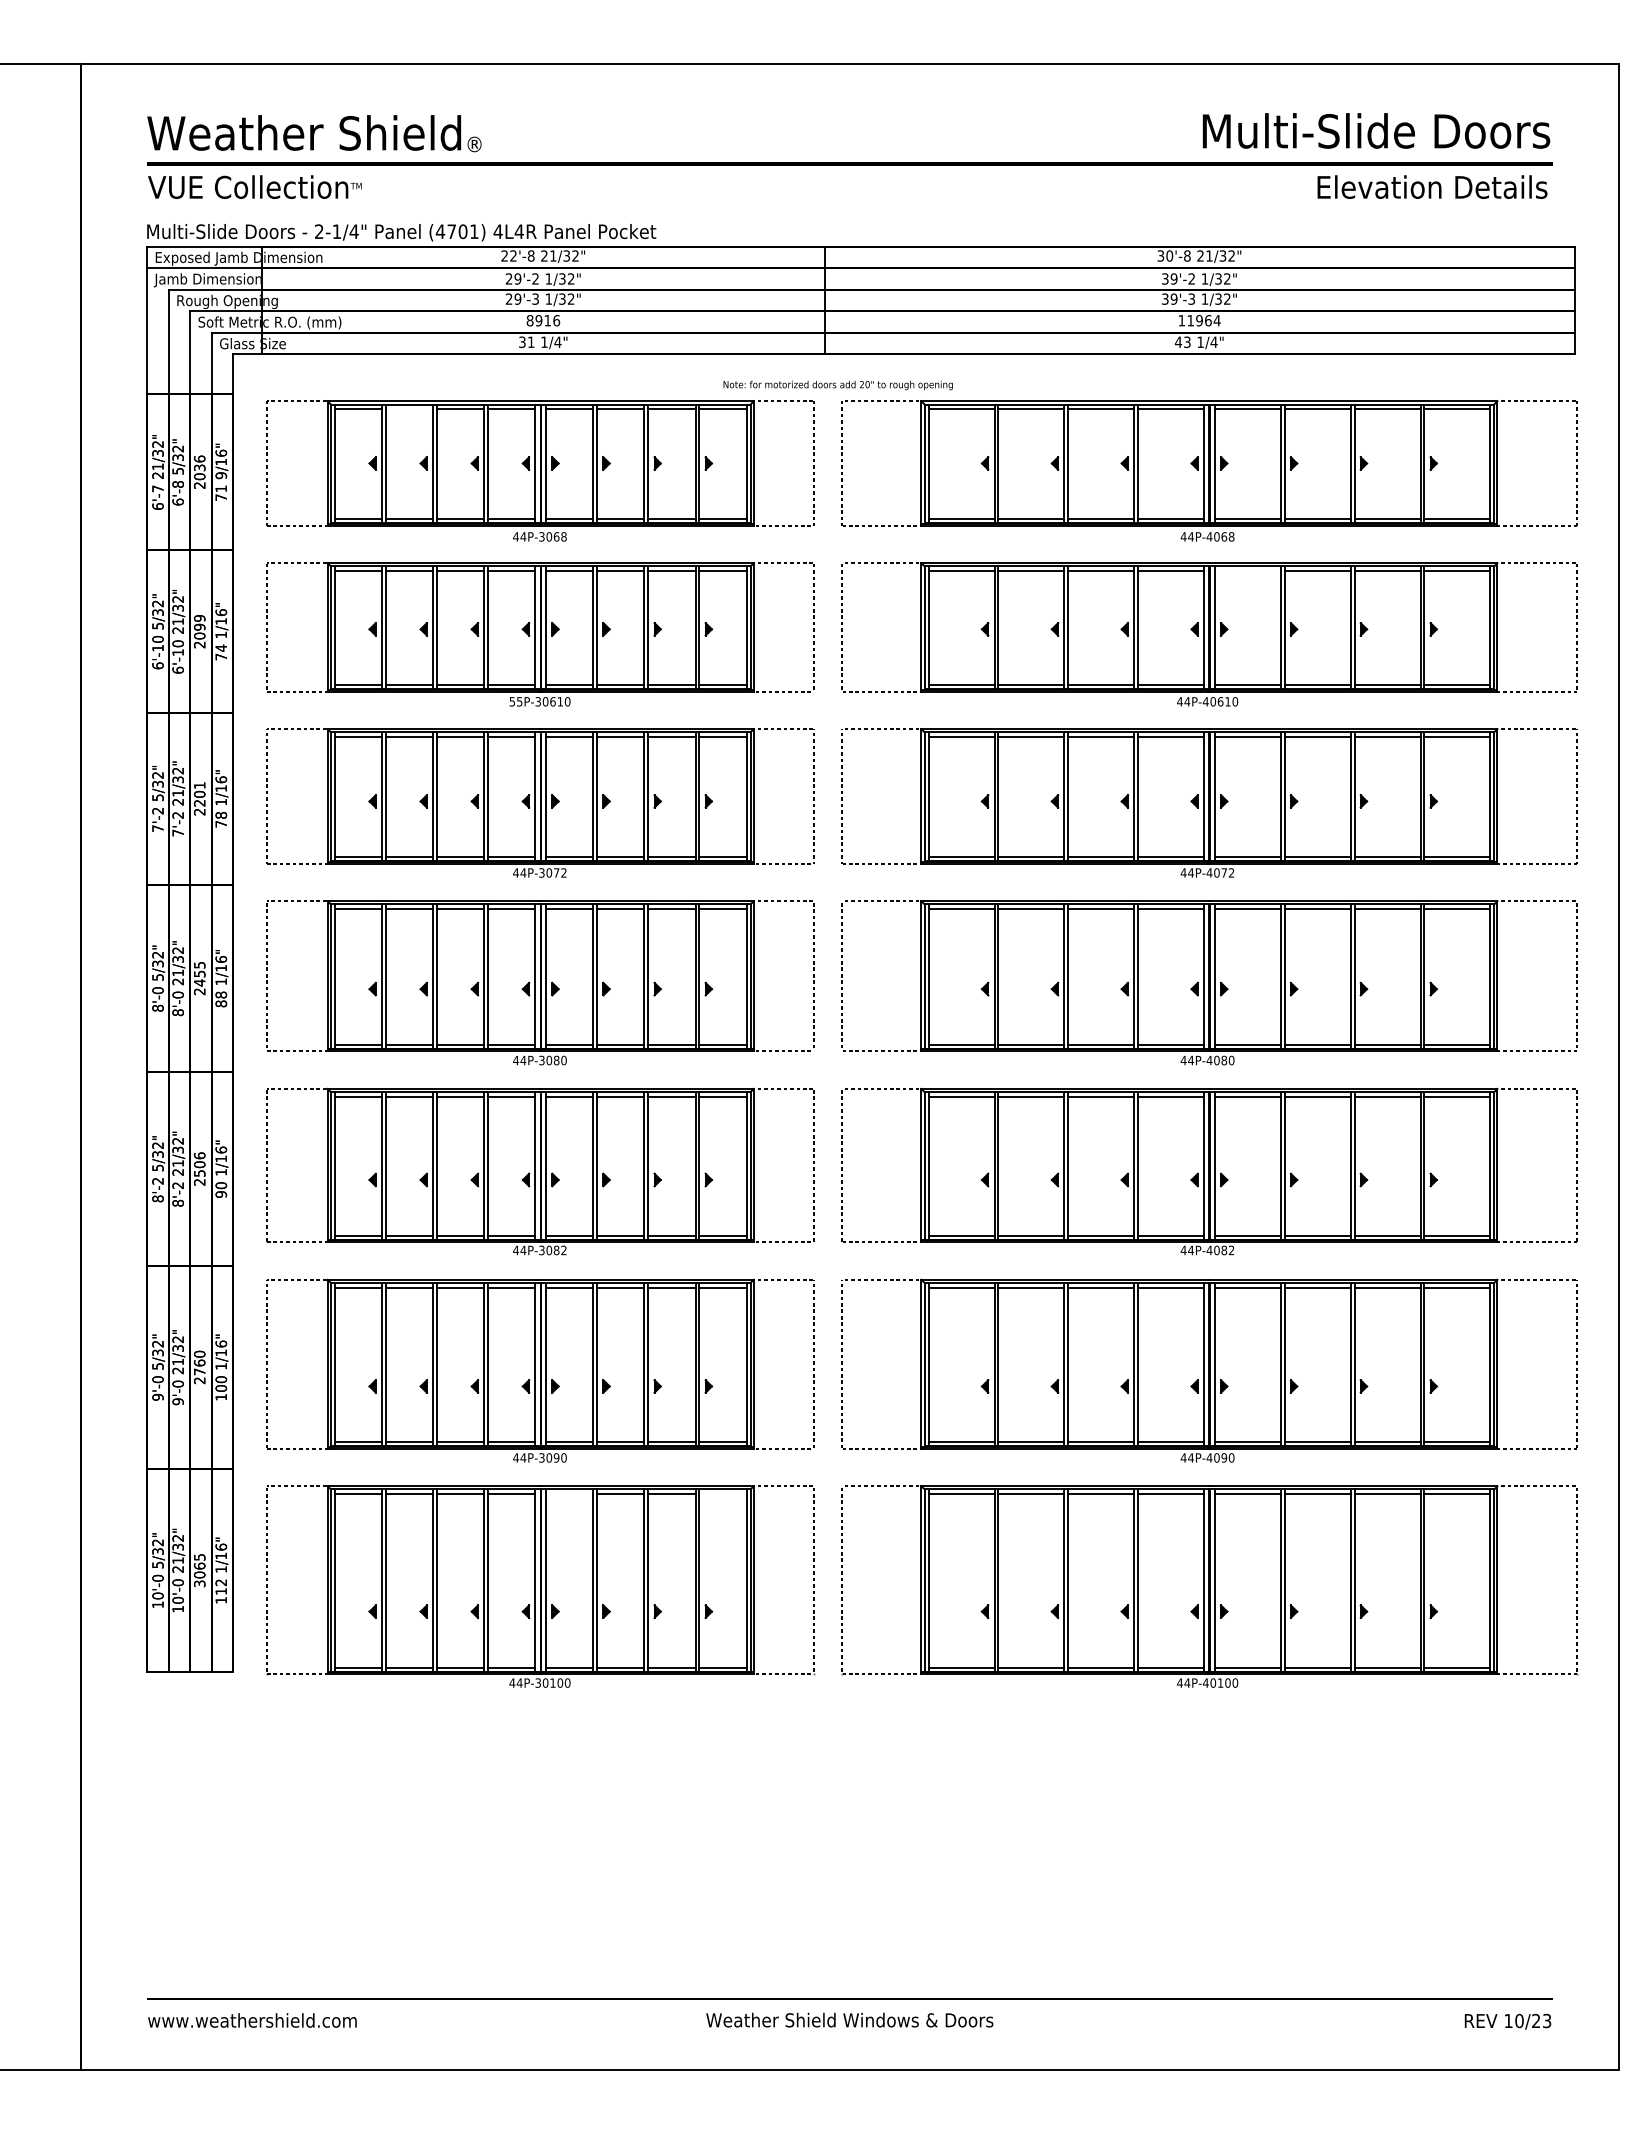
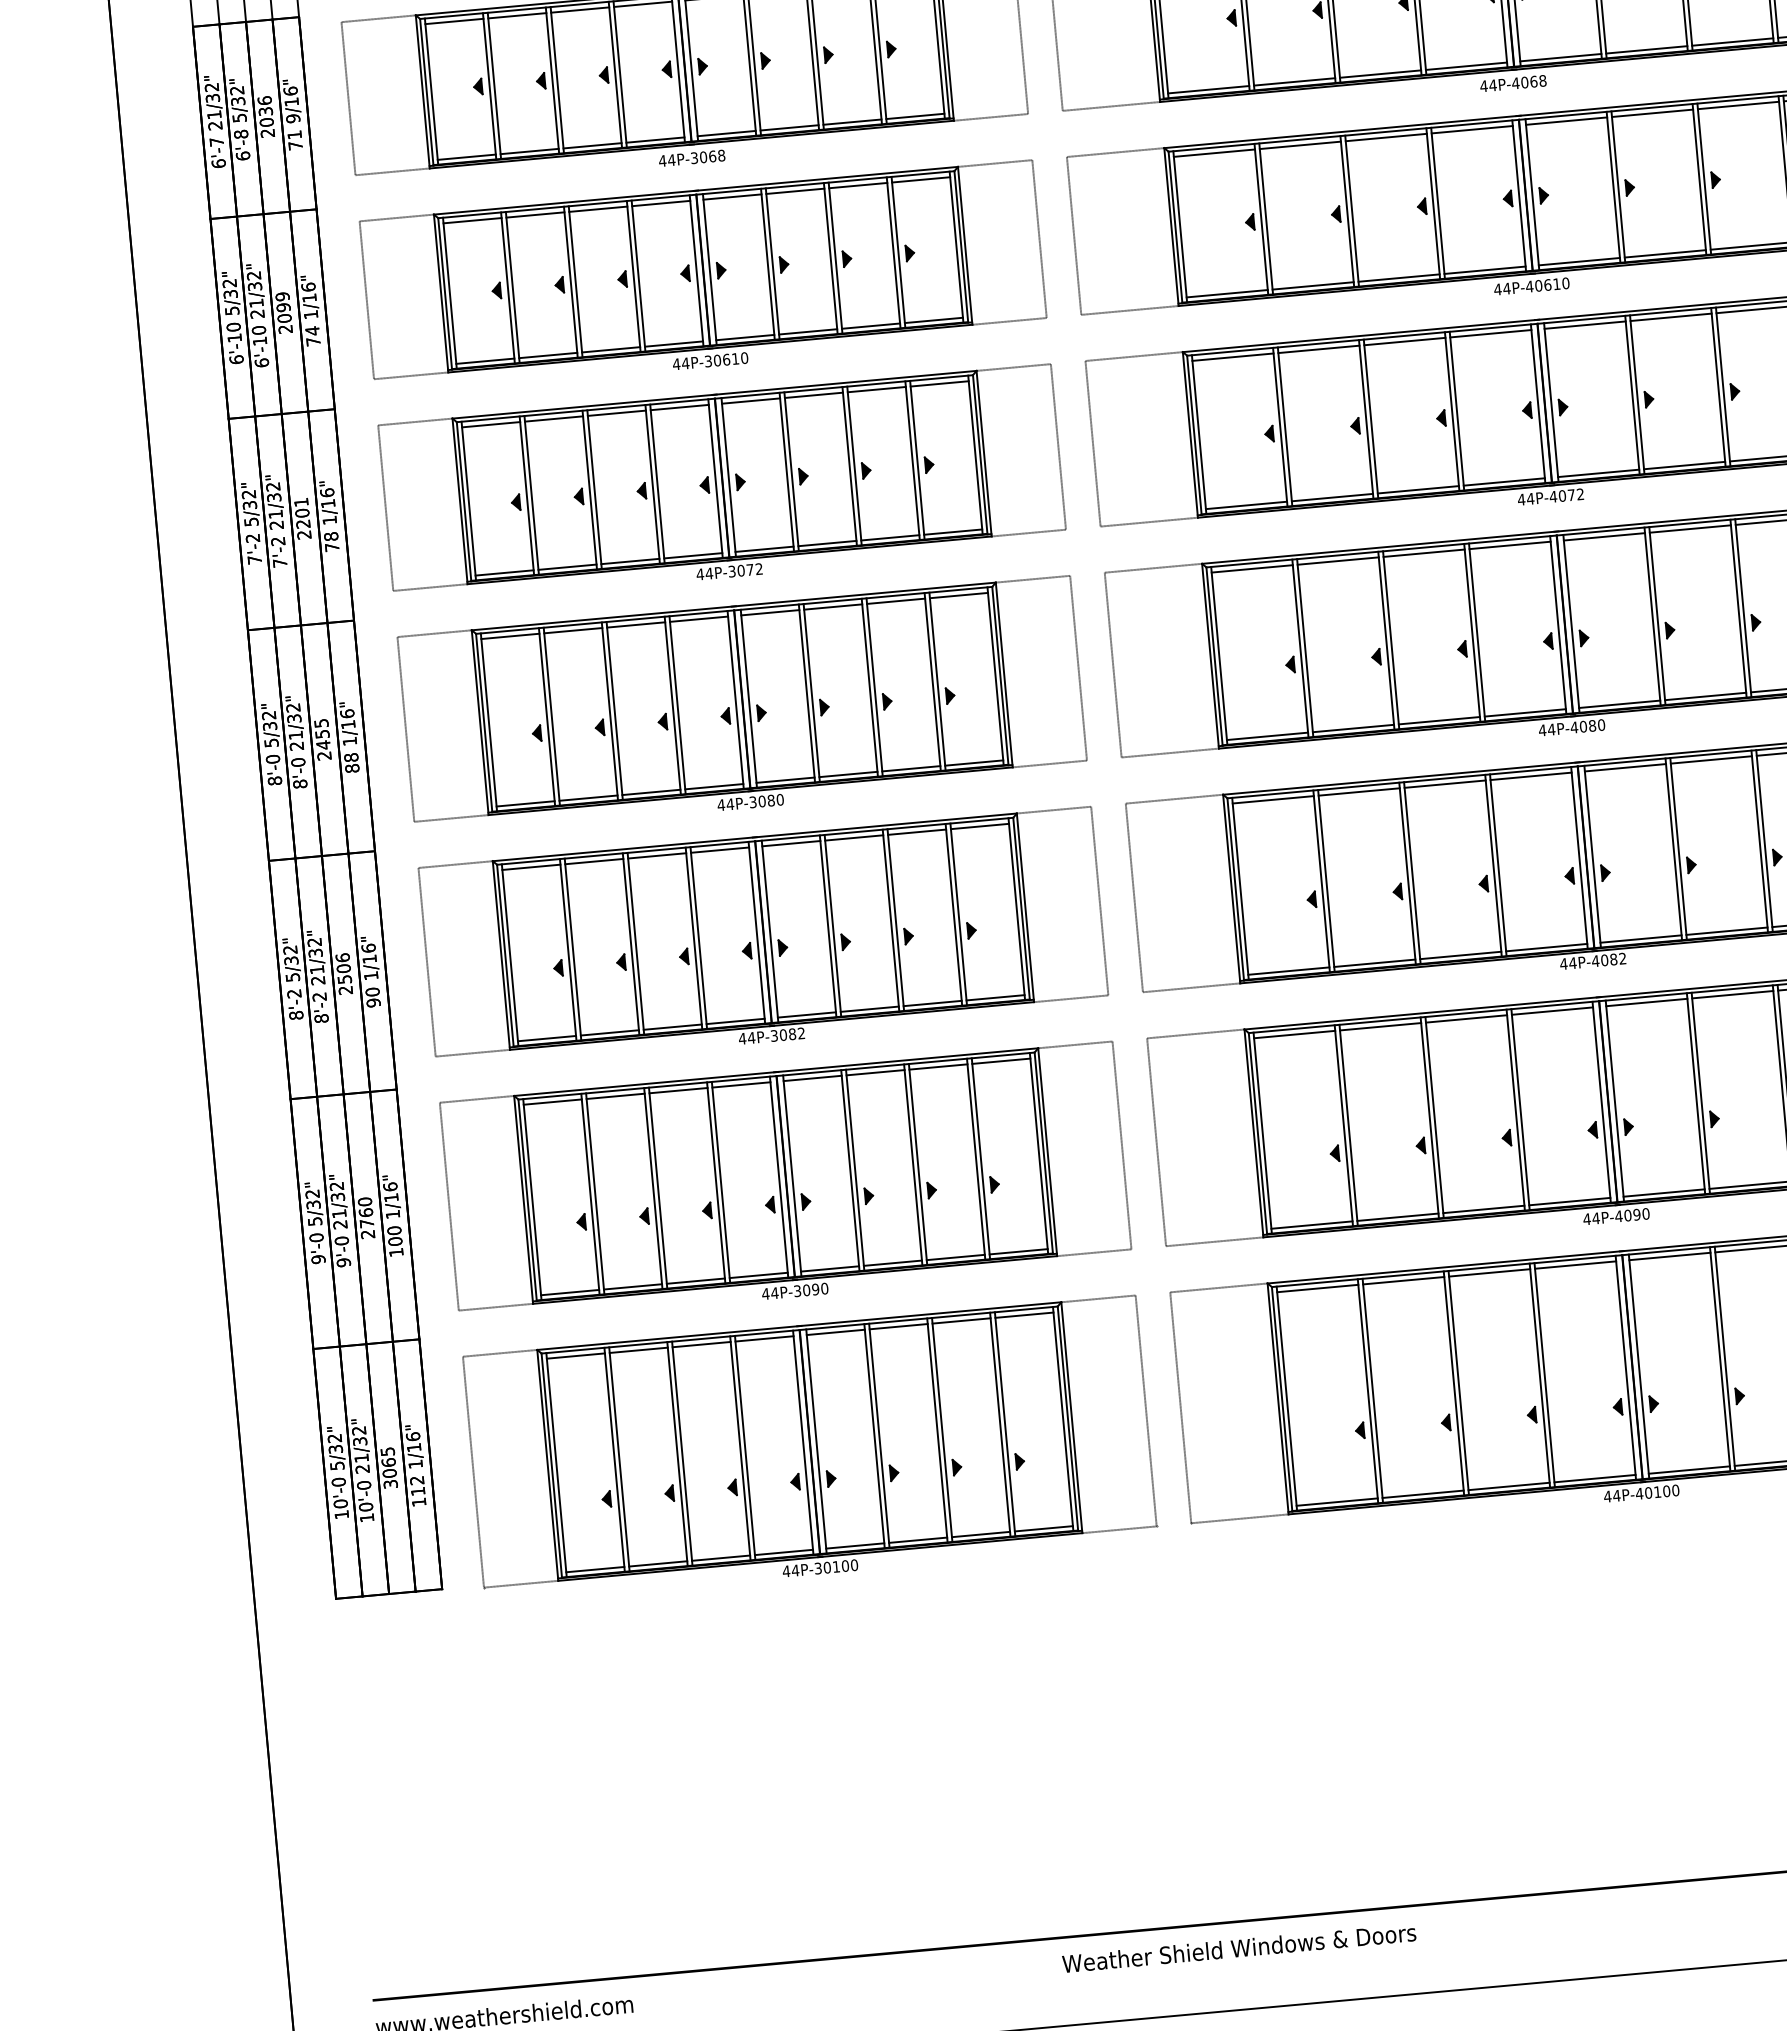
line: (409, 409) -> (517, 16), added
line: (1247, 571) -> (1566, 121), added
text: (515, 701) -> (680, 363), 55P-30610 -> 44P-30610
line: (569, 1494) -> (835, 1333), added
line: (722, 1494) -> (1023, 1315), added

